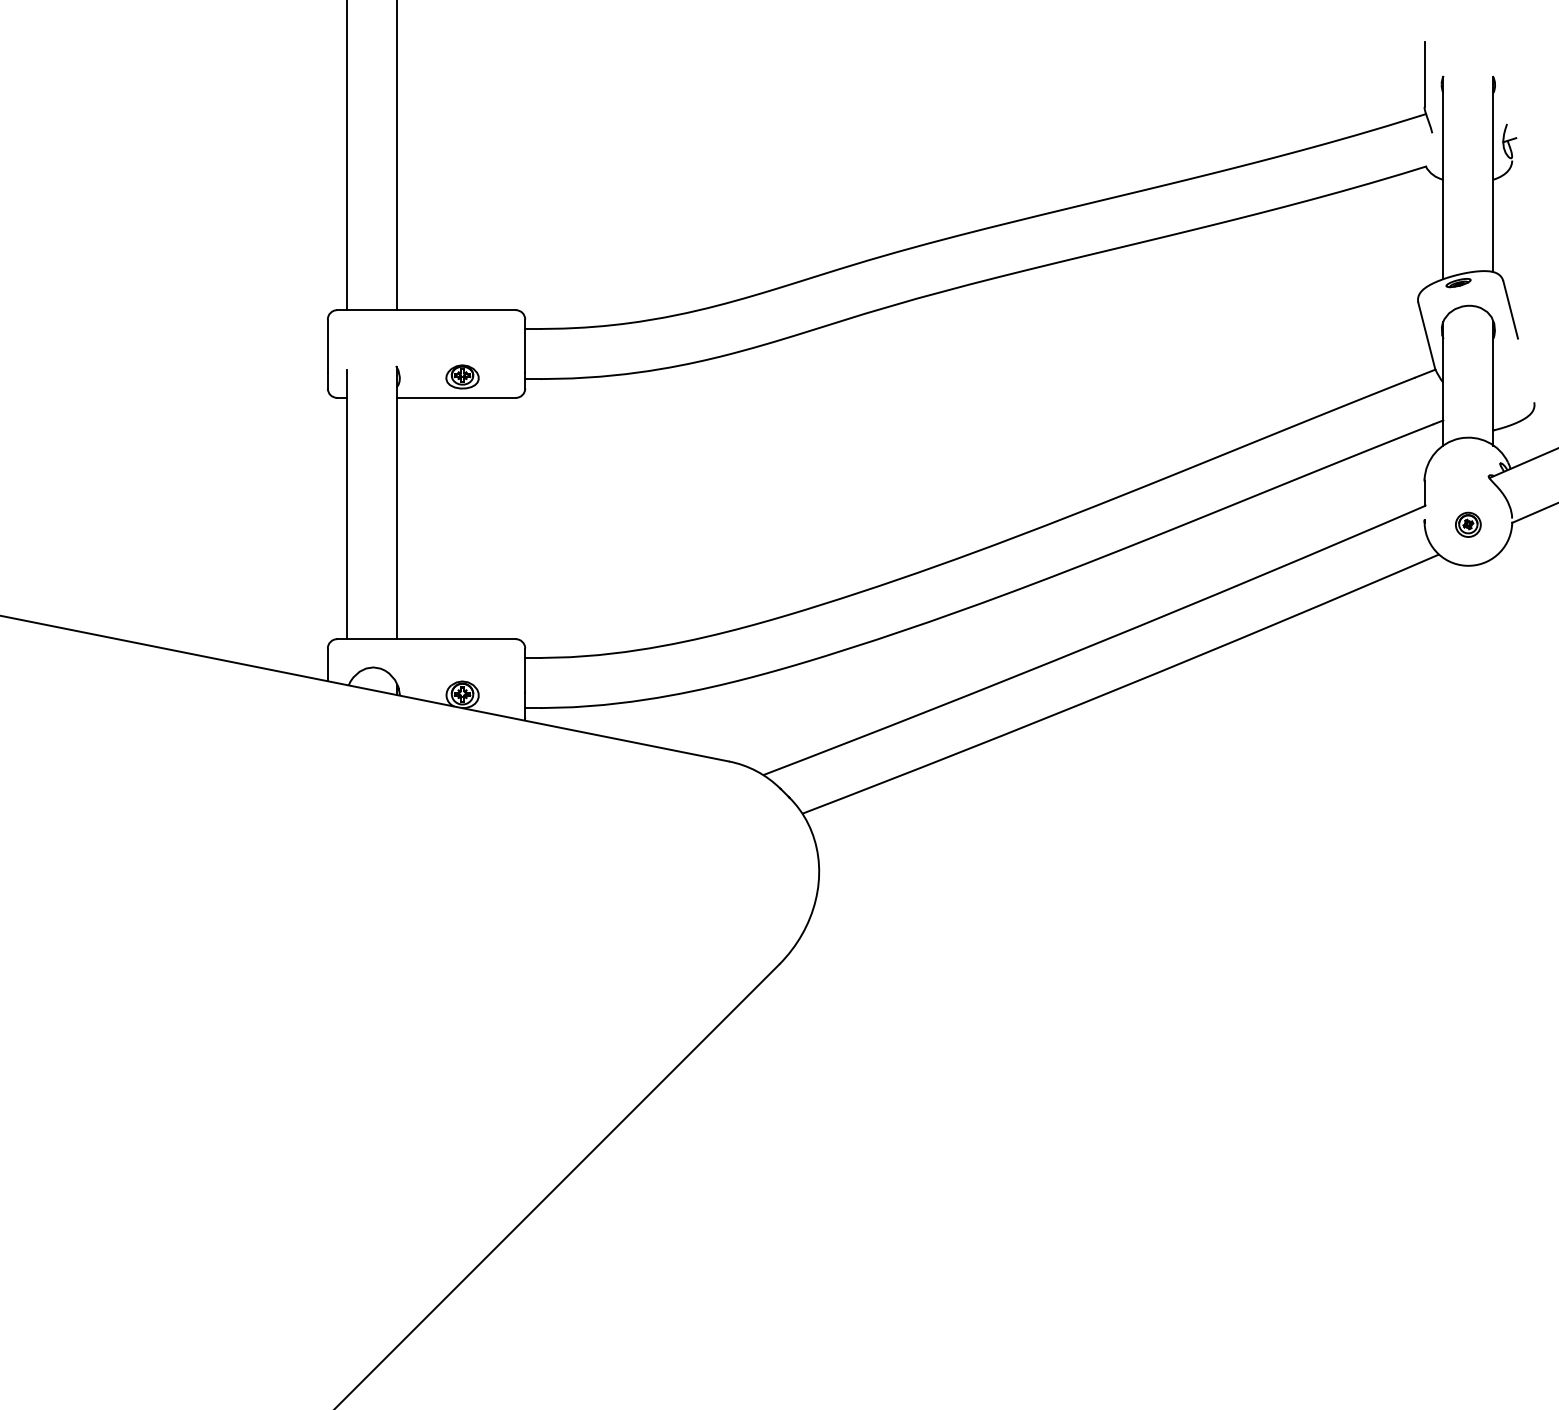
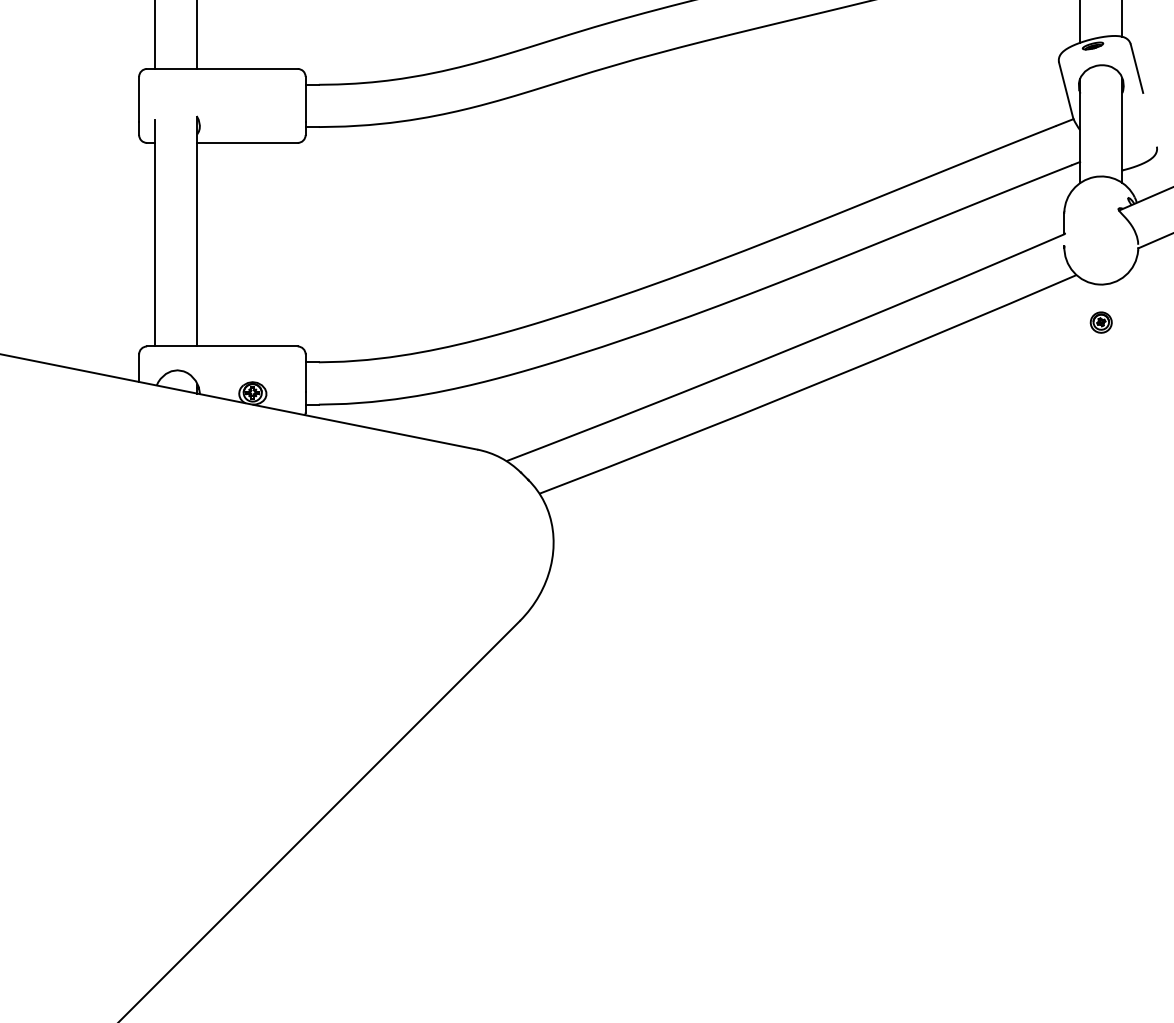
part: (462, 376) -> (252, 124), removed
part: (1468, 524) -> (1101, 322), moved

